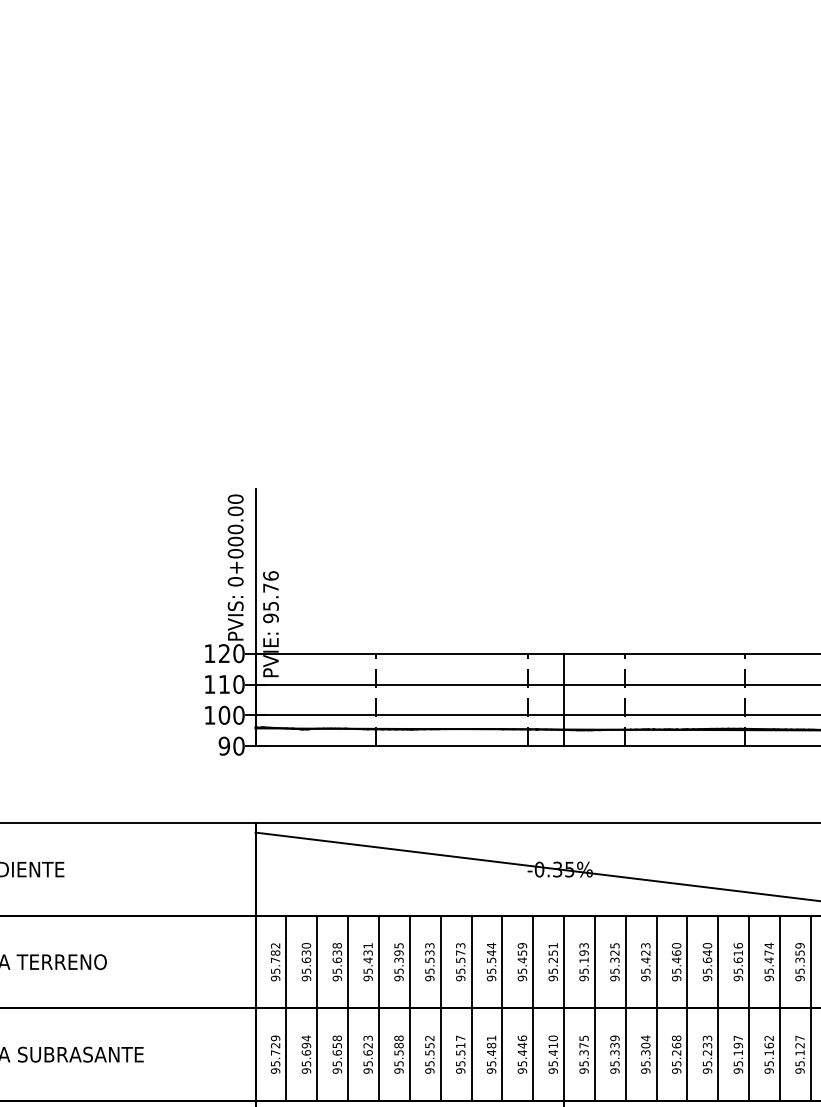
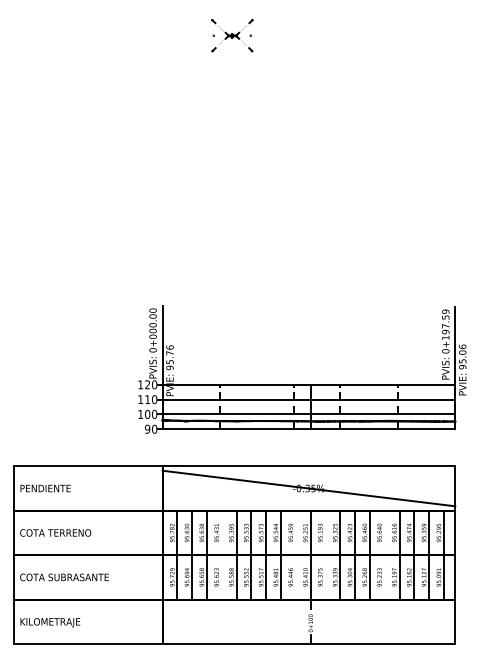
line: (378, 1006) -> (221, 554), removed
line: (532, 1006) -> (295, 554), removed
line: (594, 1006) -> (325, 554), removed
line: (717, 1006) -> (384, 554), removed

